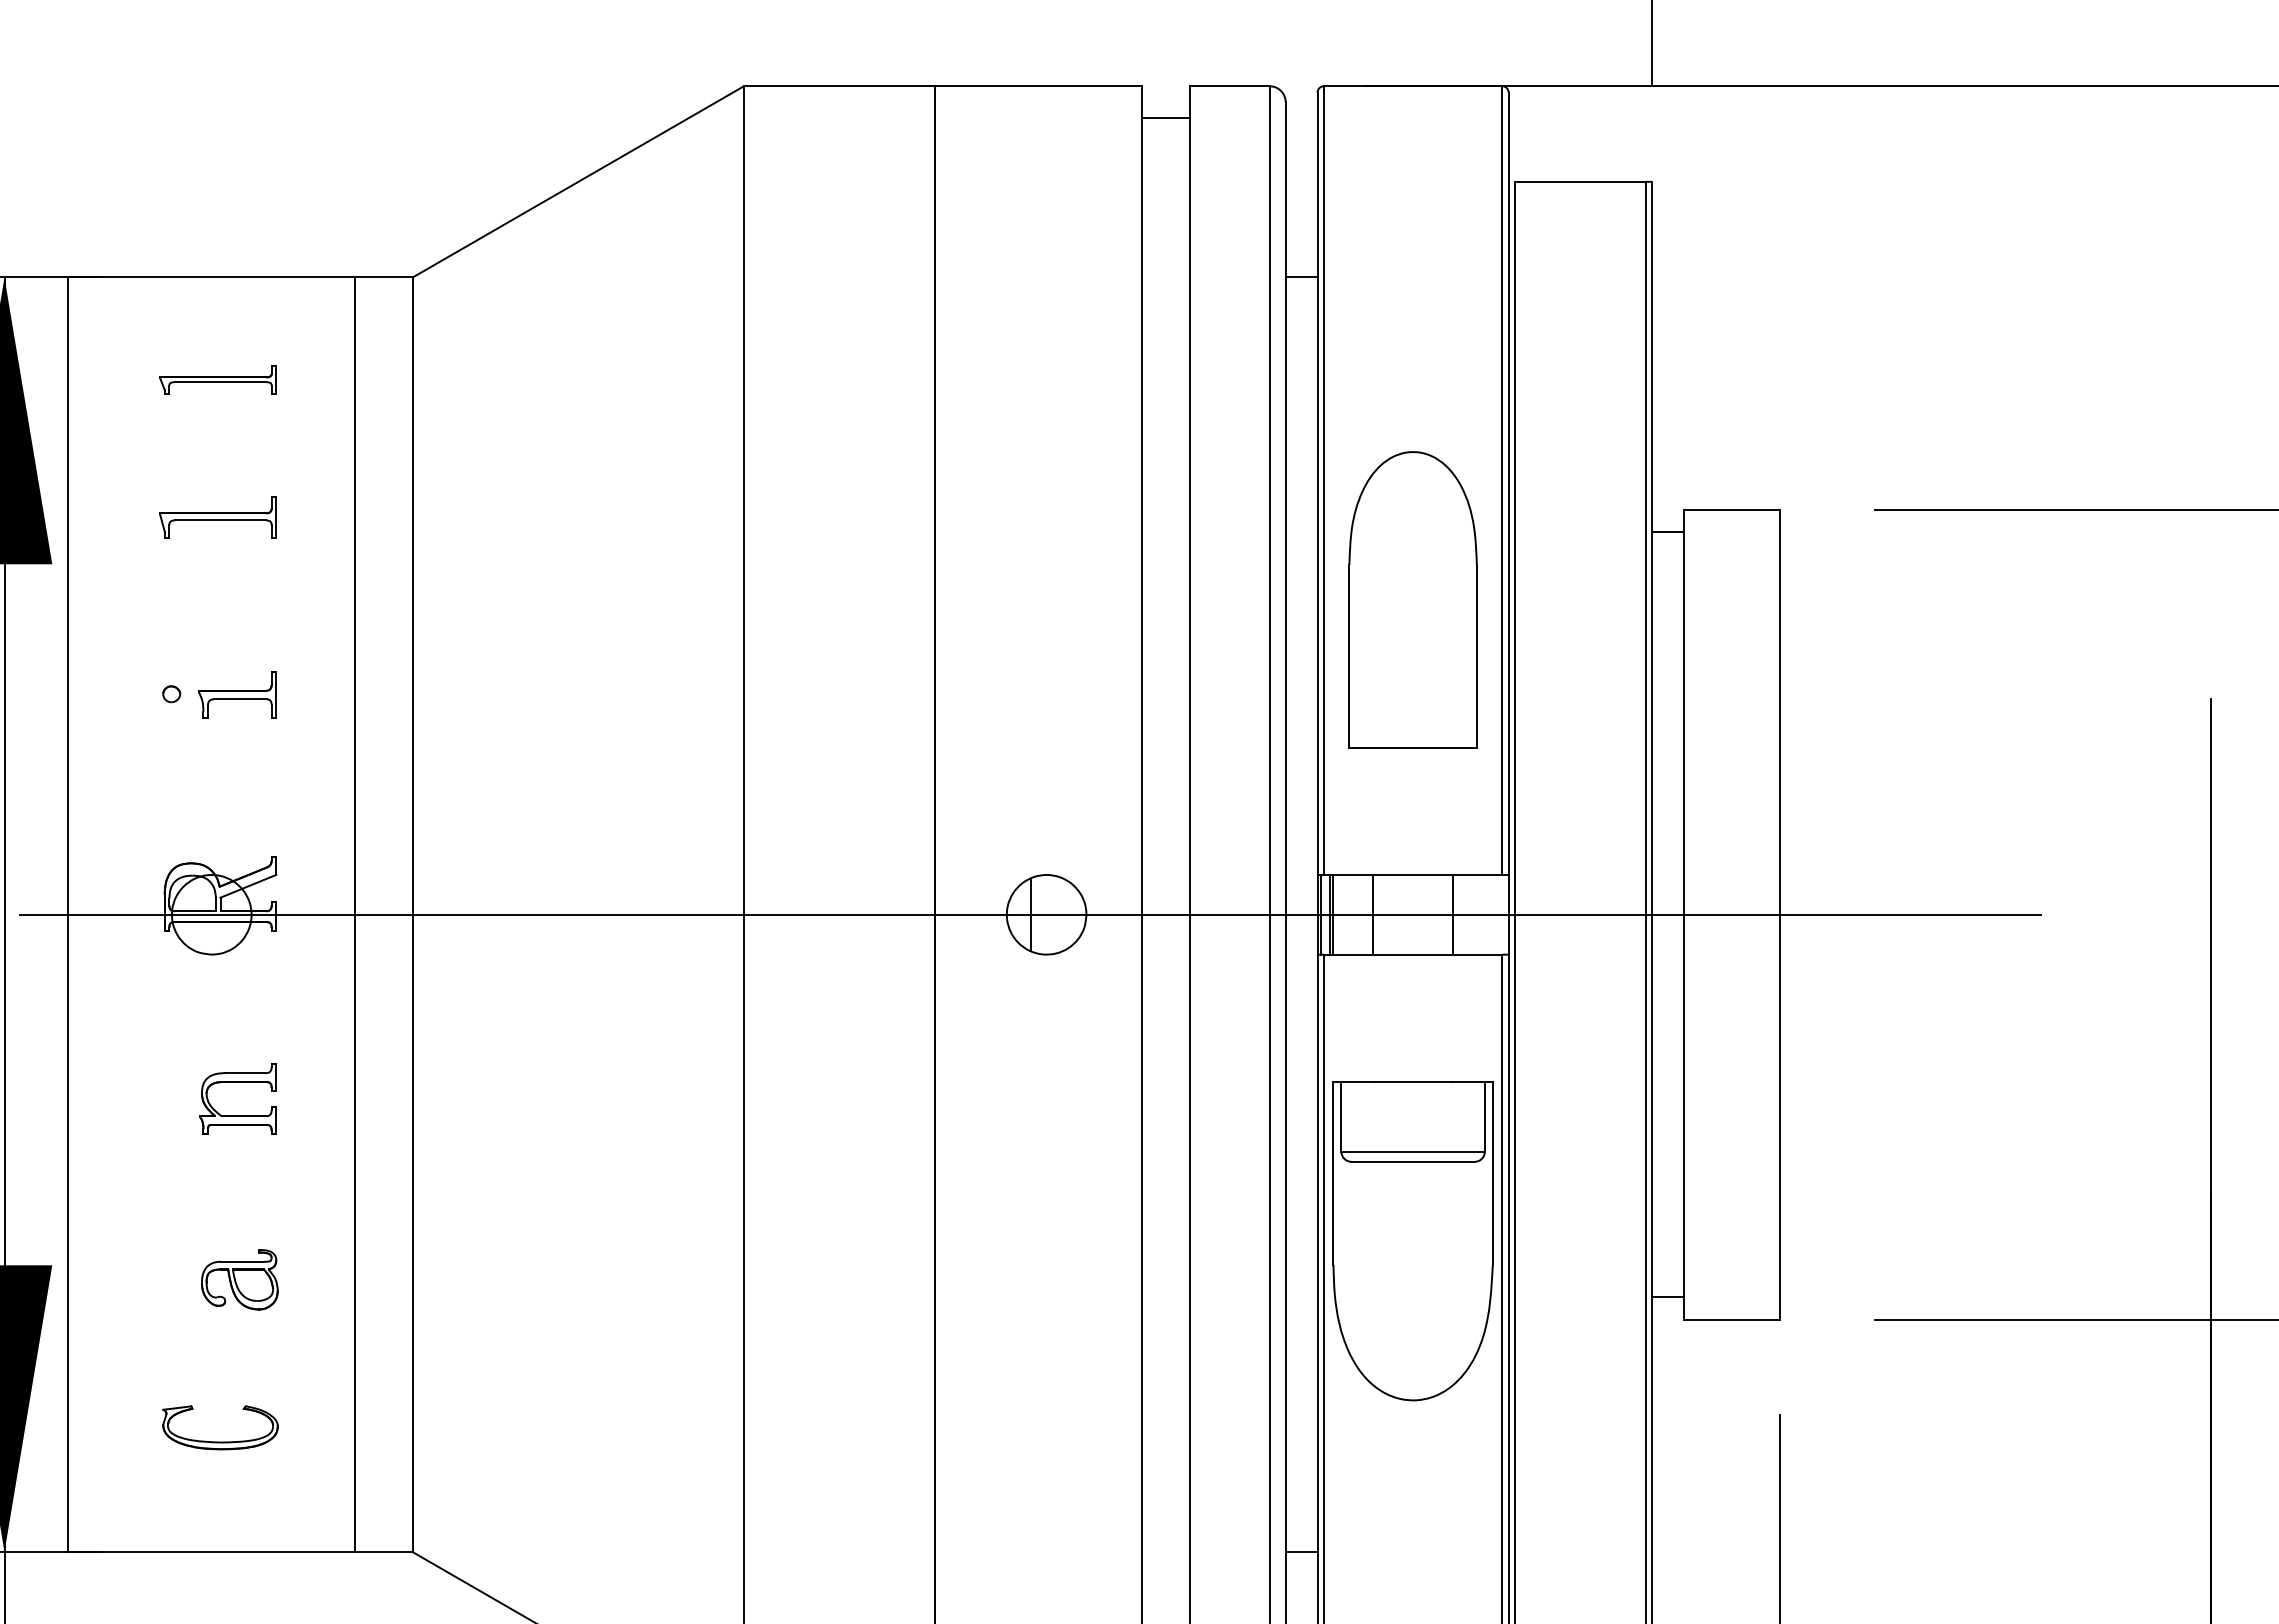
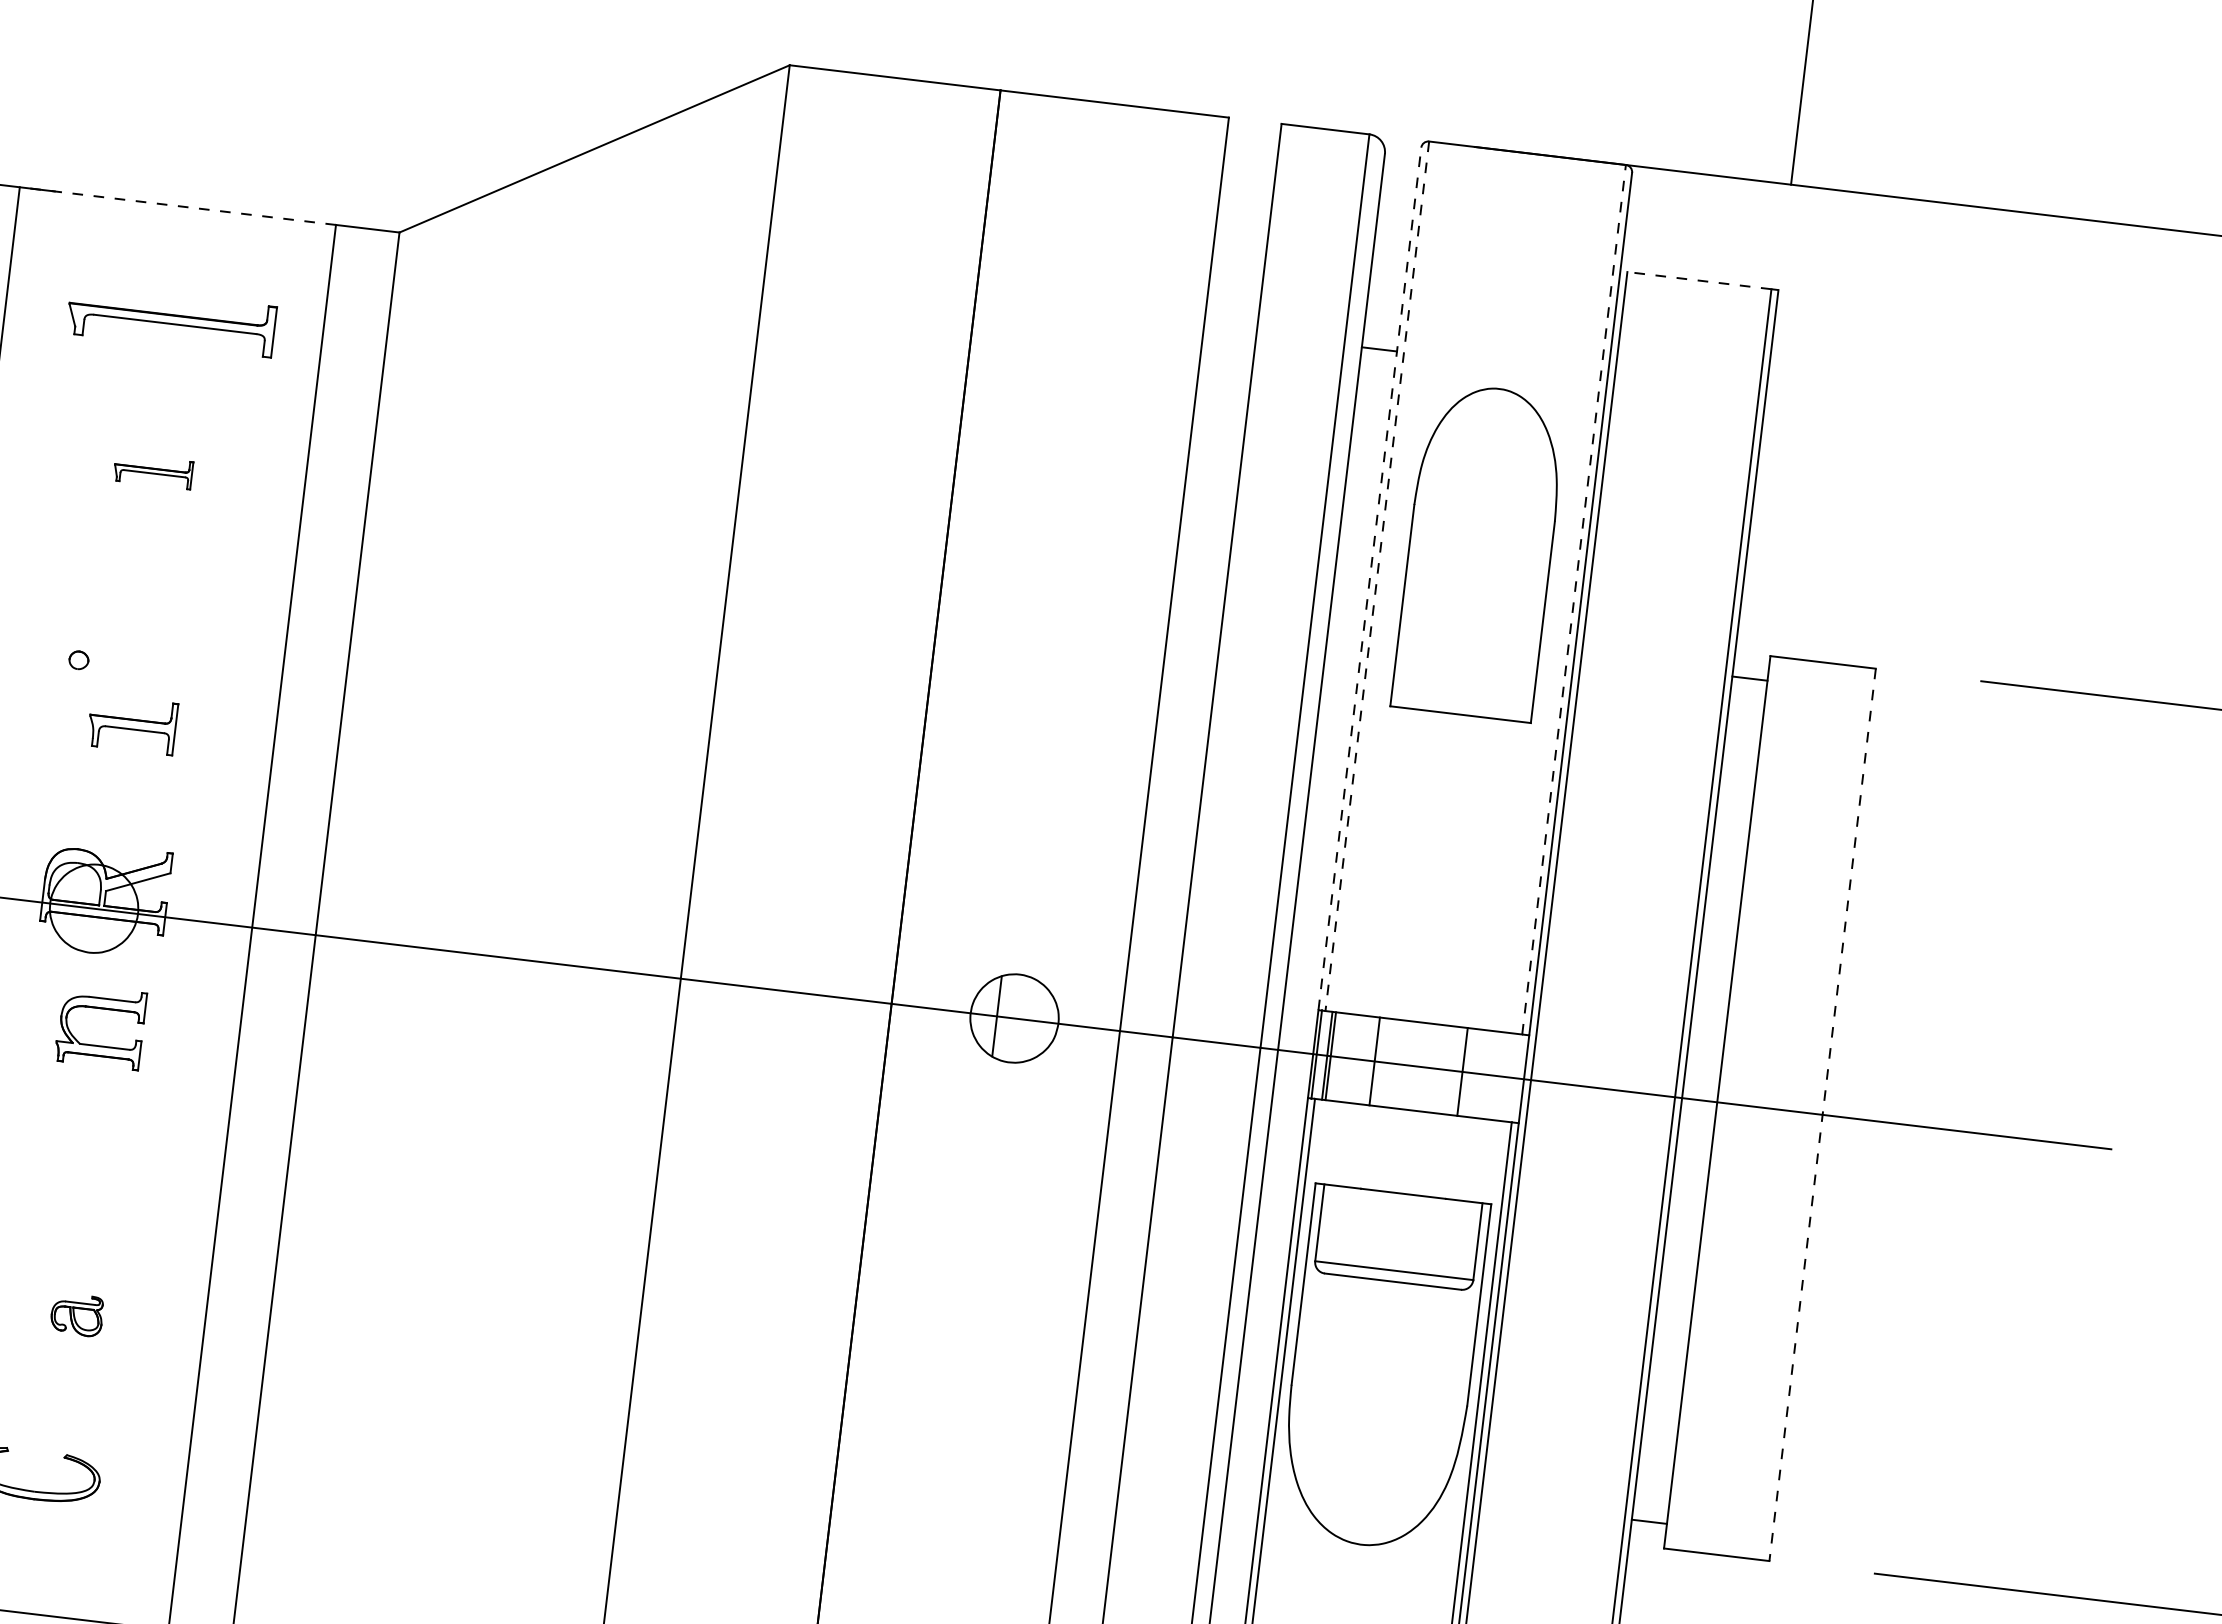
line: (1166, 118) -> (1251, 156), removed
line: (1579, 181) -> (1698, 280), solid -> dashed
line: (211, 277) -> (177, 206), solid -> dashed
part: (217, 379) -> (170, 319), size x1.6
line: (1502, 480) -> (1574, 599), solid -> dashed
line: (1323, 481) -> (1376, 577), solid -> dashed
line: (1317, 483) -> (1369, 578), solid -> dashed
part: (217, 517) -> (152, 471), size x0.6
part: (1412, 599) -> (1479, 551), moved
part: (237, 694) -> (132, 724), moved
line: (1779, 914) -> (1822, 1114), solid -> dashed
part: (237, 1082) -> (102, 1008), moved
part: (1412, 1241) -> (1381, 1369), moved
part: (239, 1279) -> (76, 1314), size x0.6

